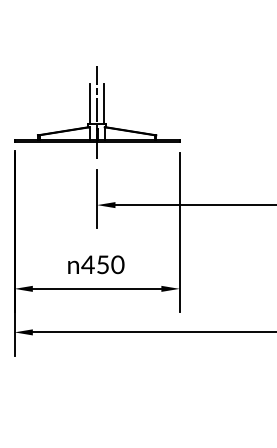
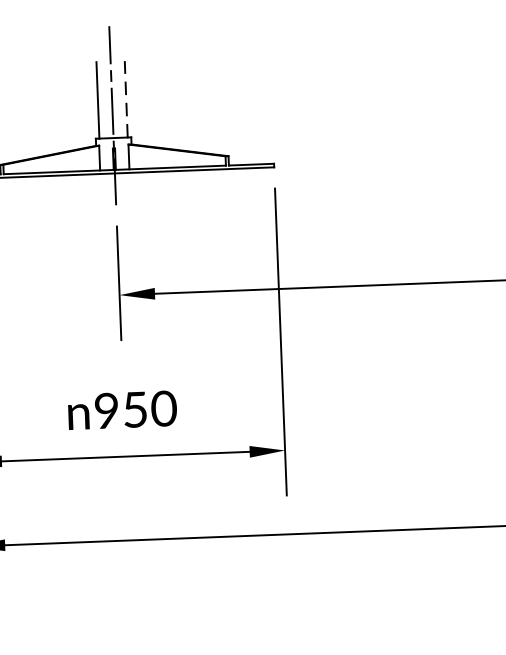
line: (104, 103) -> (126, 98), solid -> dashed
text: (87, 264) -> (105, 410), 450 -> 950

